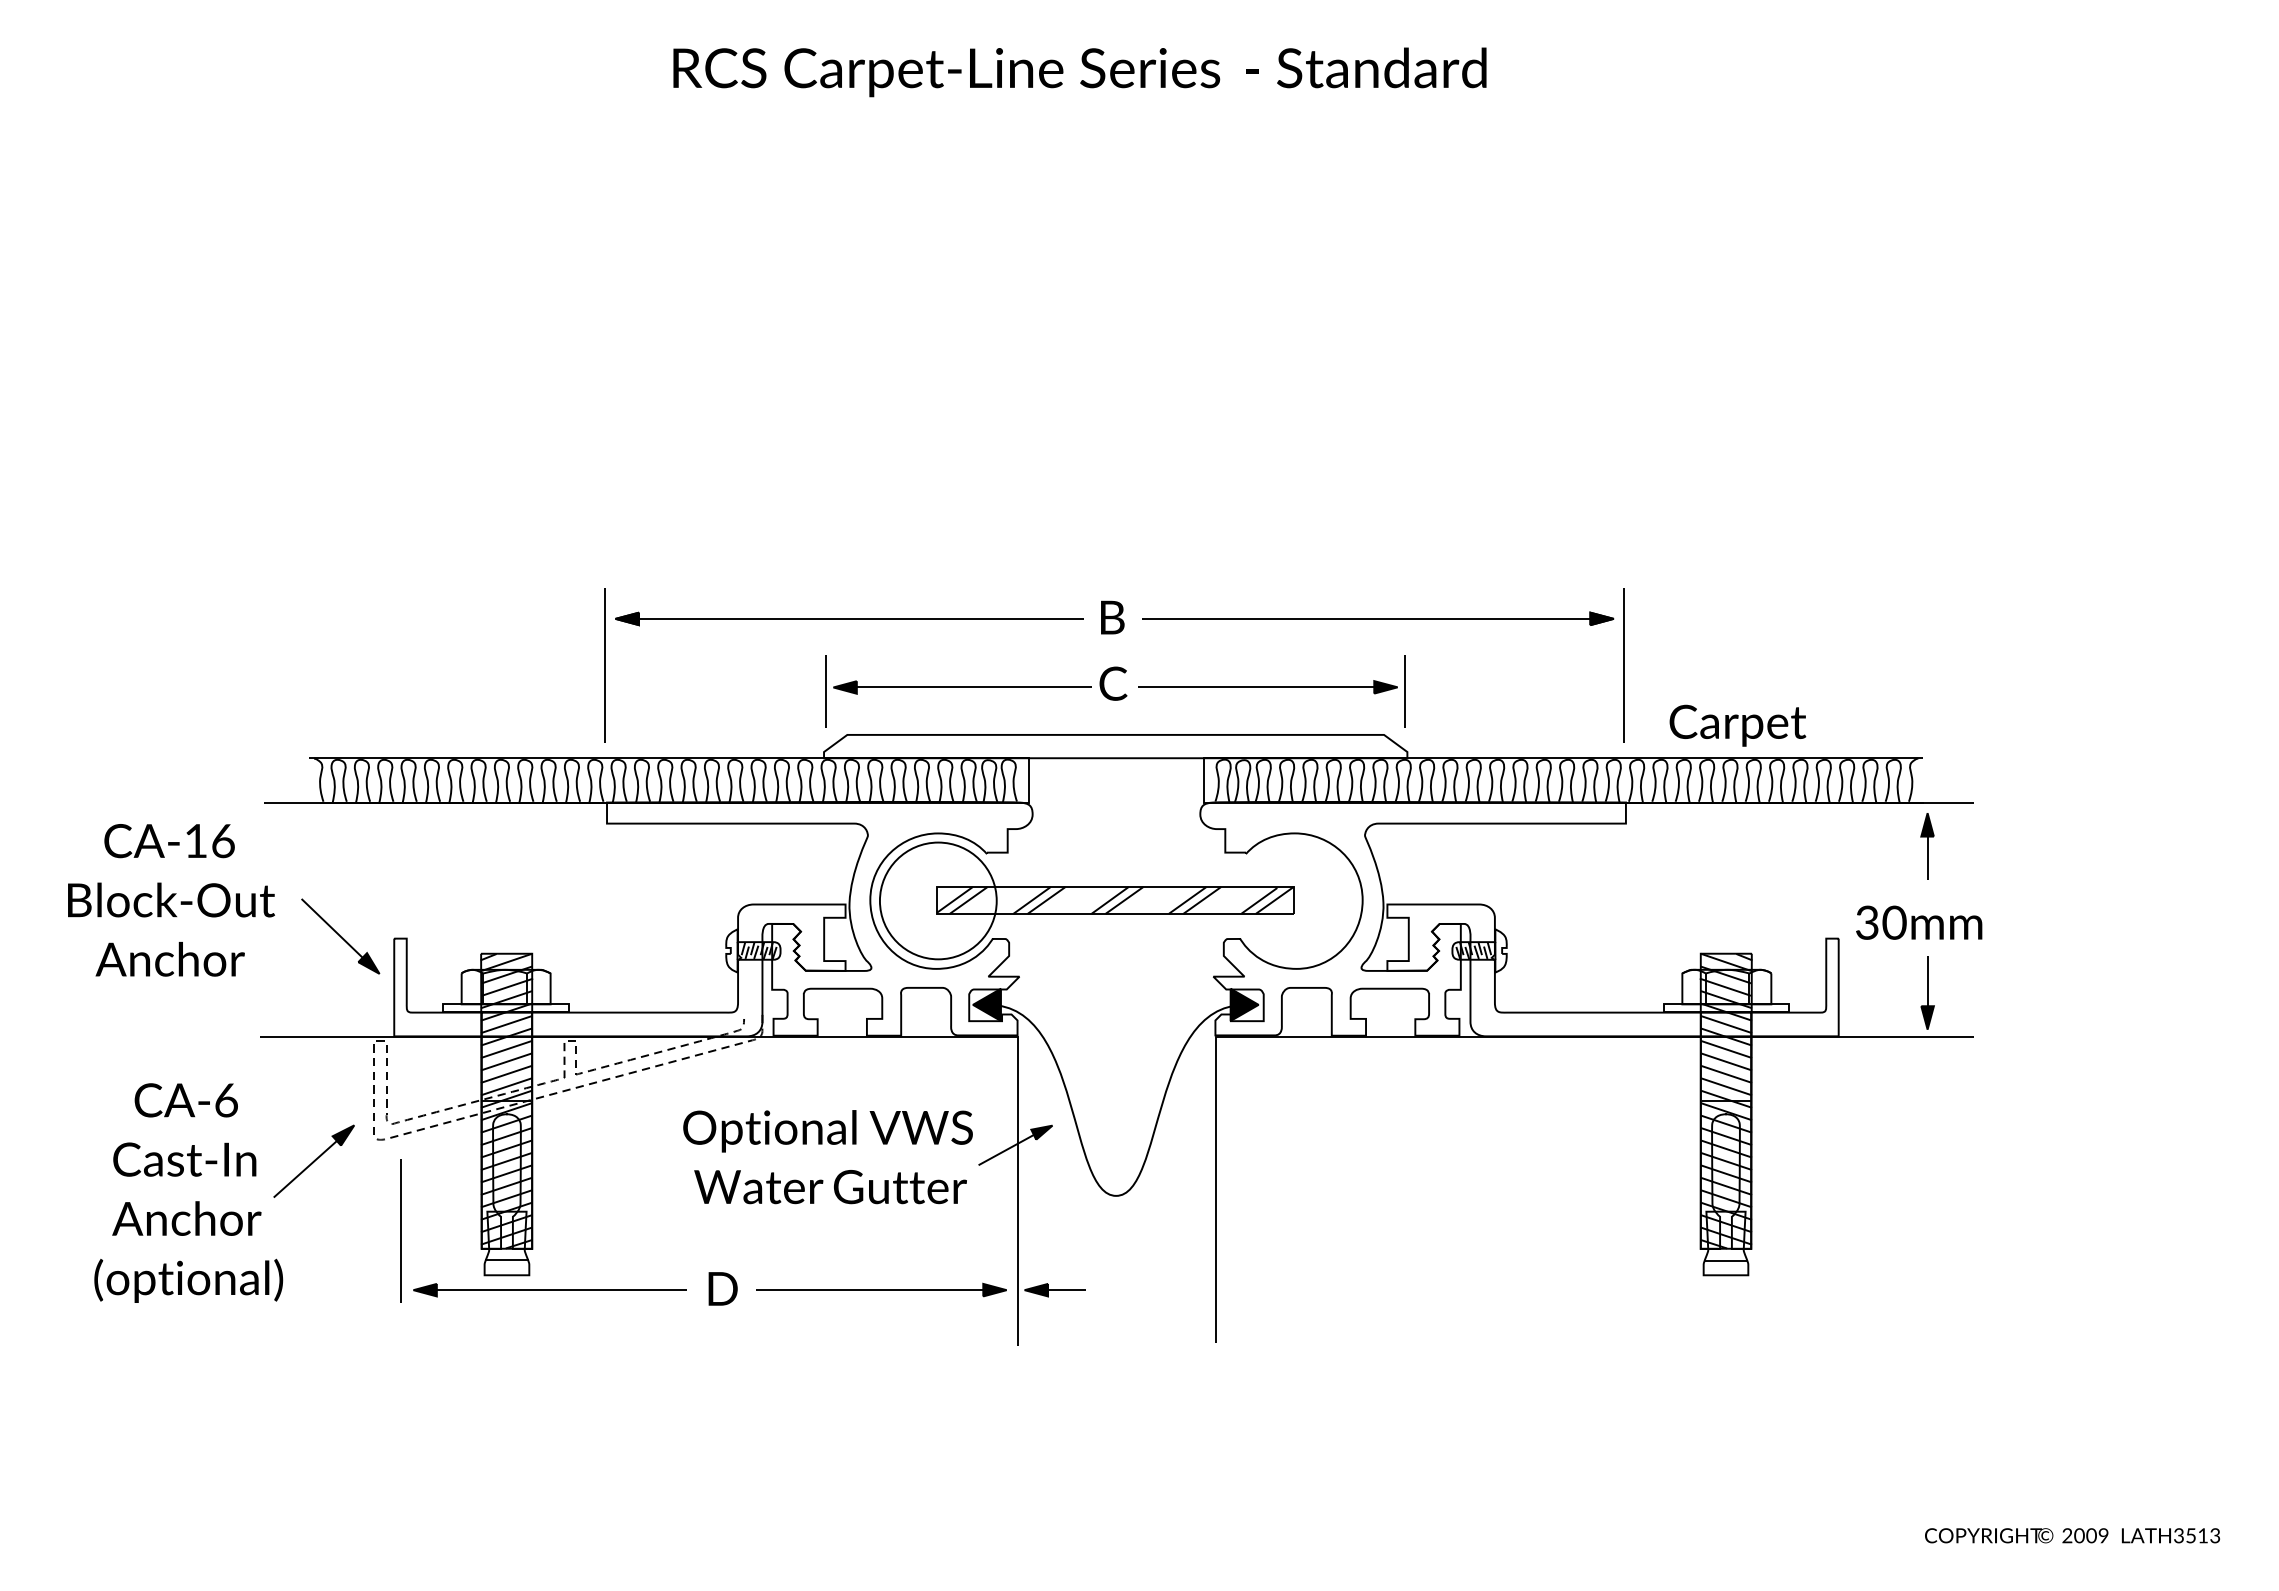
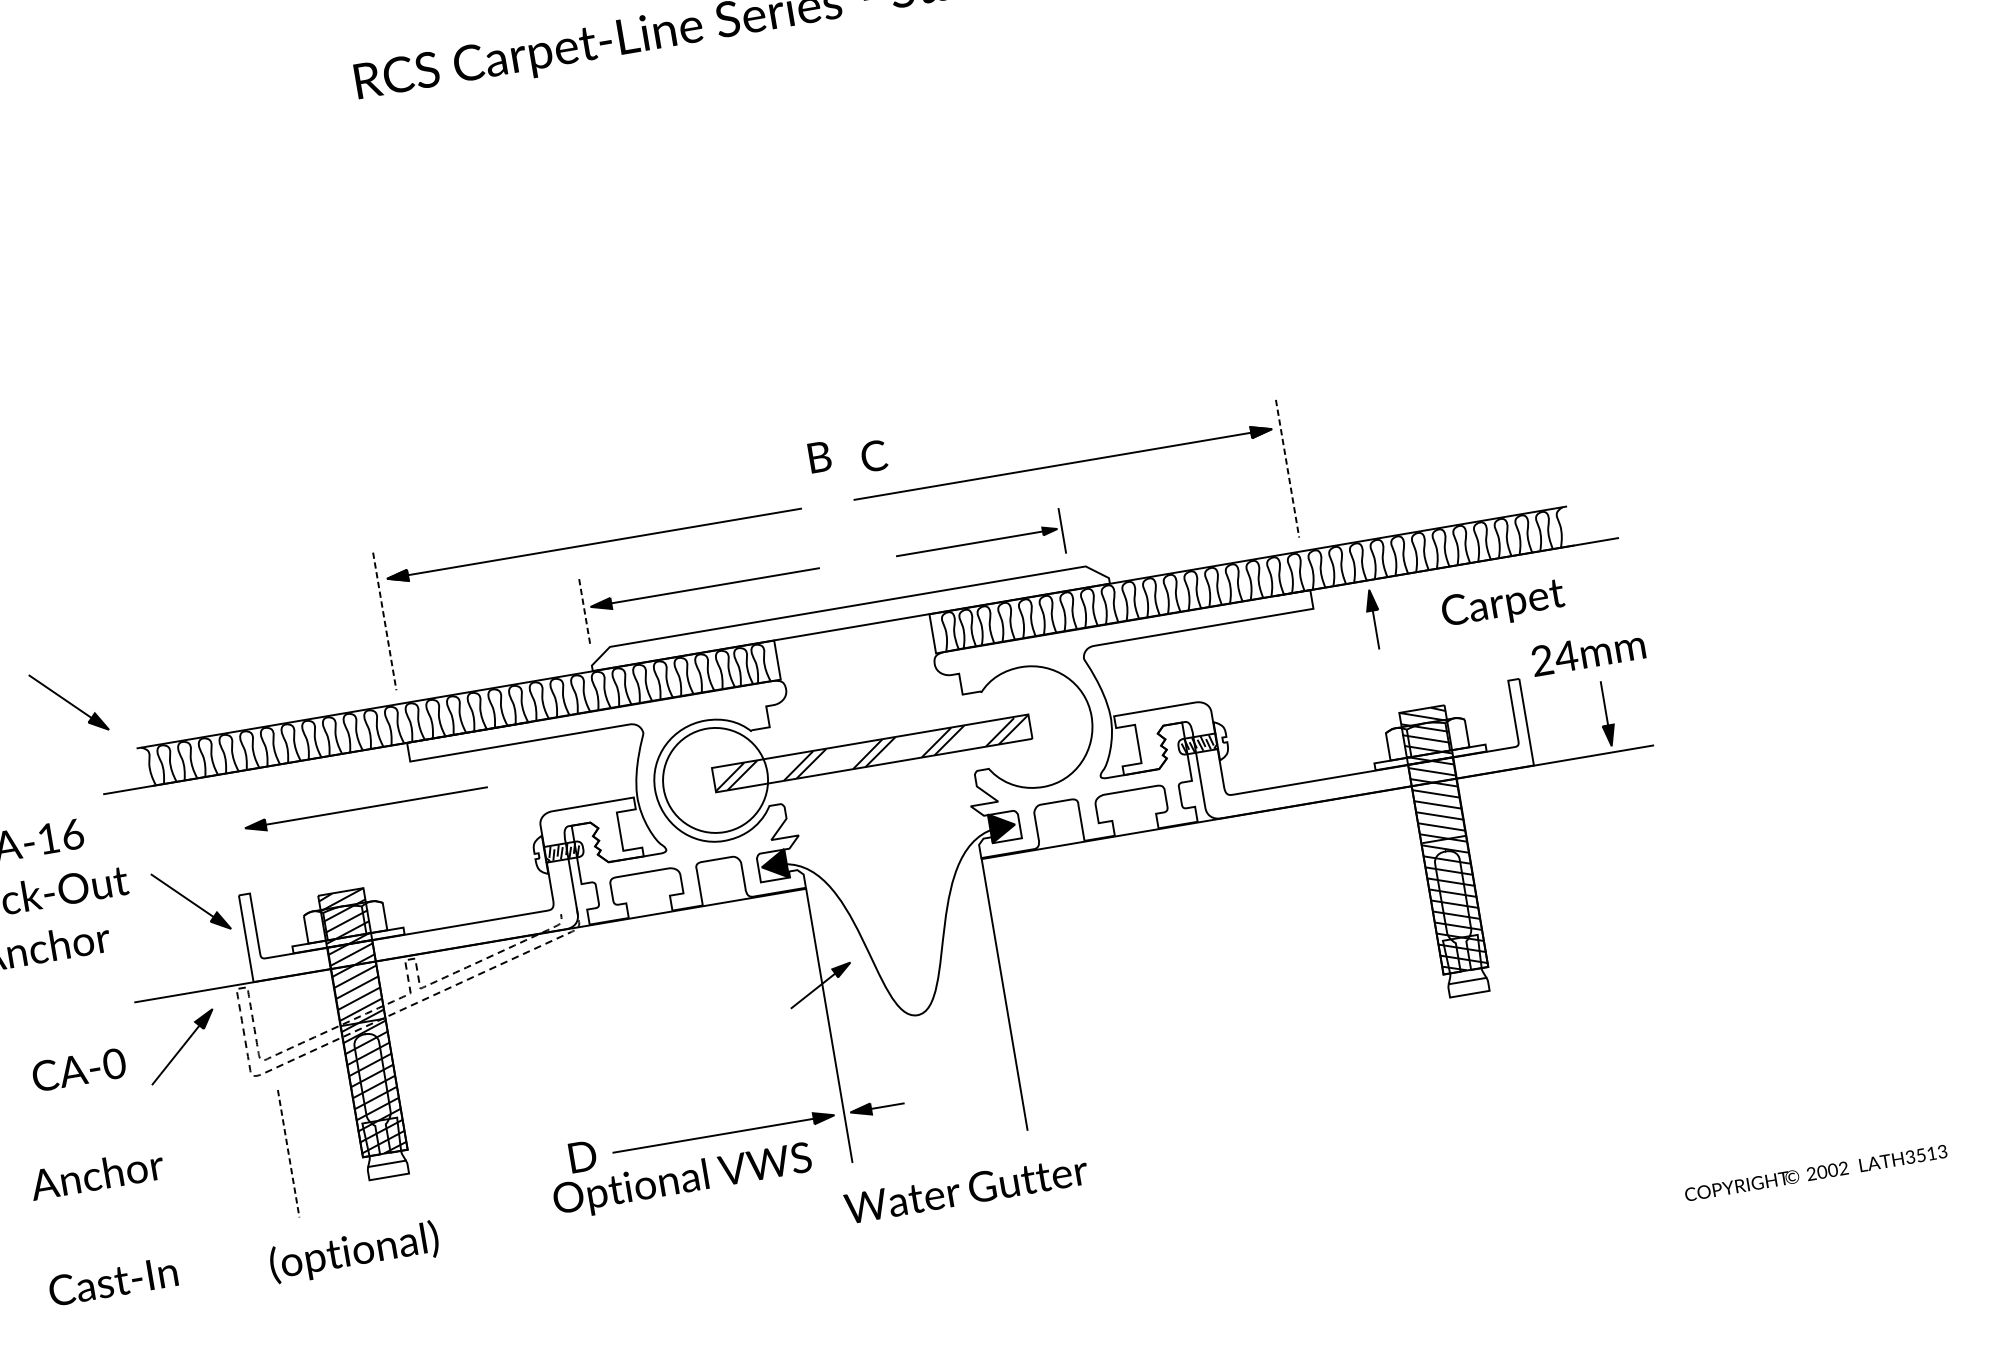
text: (1112, 617) -> (819, 456), moved
line: (605, 665) -> (385, 621), solid -> dashed
line: (1623, 665) -> (1287, 469), solid -> dashed
text: (1113, 683) -> (874, 455), moved
line: (826, 691) -> (585, 611), solid -> dashed
part: (1271, 691) -> (979, 544), size x0.7
part: (243, 695) -> (68, 702), added
text: (1737, 725) -> (1502, 604), moved
part: (1927, 846) -> (1374, 619), moved
text: (1881, 922) -> (1554, 658), 30mm -> 24mm
text: (226, 1100) -> (114, 1064), CA-6 -> CA-0
text: (827, 1131) -> (682, 1181), moved
text: (184, 1159) -> (112, 1281), moved
part: (313, 1160) -> (181, 1046), moved
text: (830, 1187) -> (966, 1189), moved
line: (400, 1231) -> (288, 1154), solid -> dashed
text: (188, 1280) -> (354, 1252), moved
part: (549, 1290) -> (365, 808), moved
text: (2103, 1536) -> (1843, 1169), 2009 -> 2002

